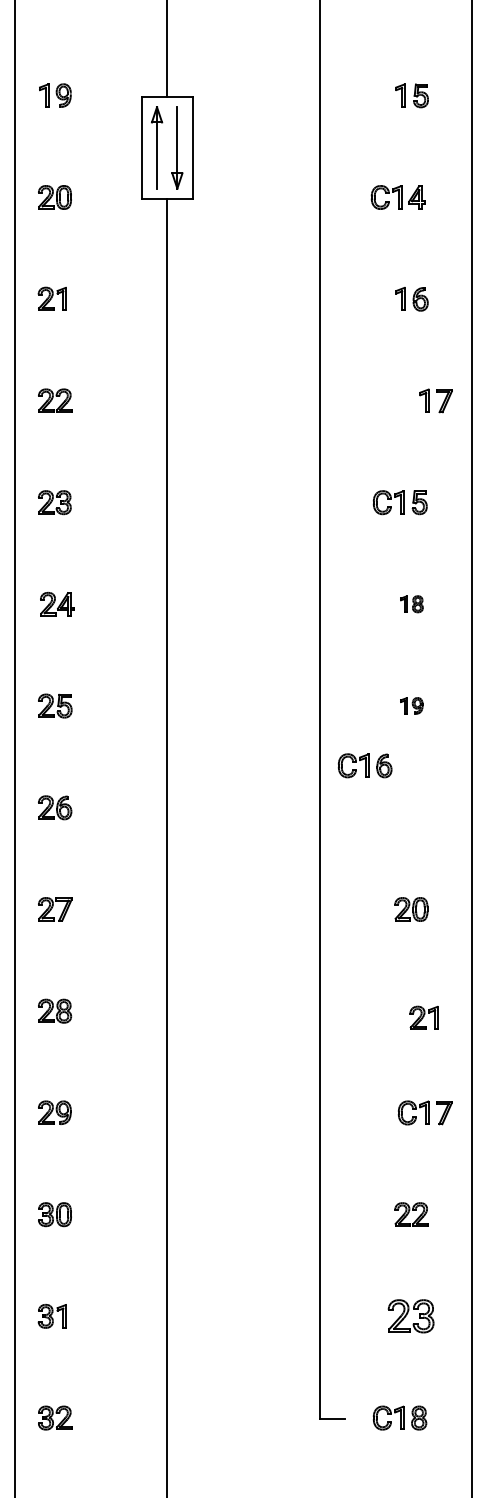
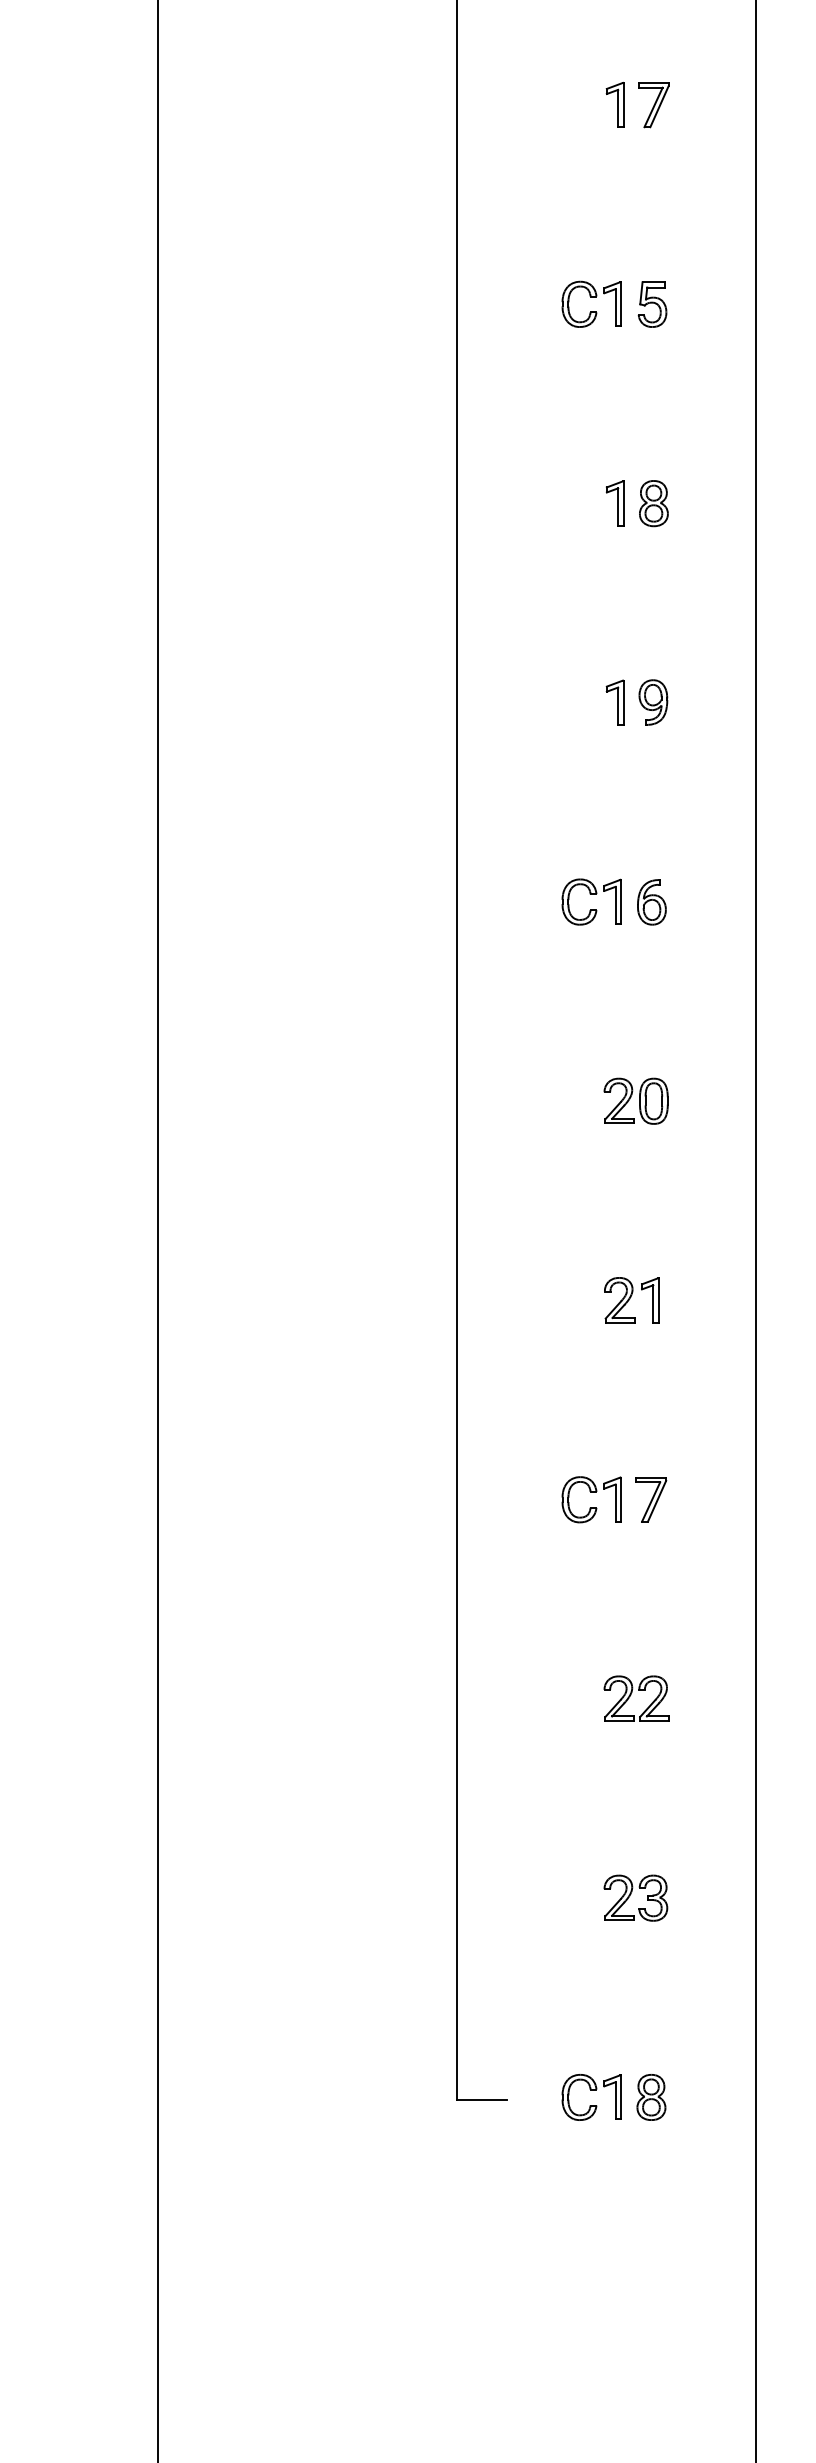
part: (435, 400) -> (636, 104), moved
part: (411, 603) -> (636, 501), size x1.43
part: (411, 705) -> (636, 701), size x1.43
part: (364, 765) -> (612, 901), moved
part: (423, 1017) -> (630, 1299), moved
part: (424, 1112) -> (612, 1498), moved
part: (411, 1316) -> (636, 1898), size x0.71

